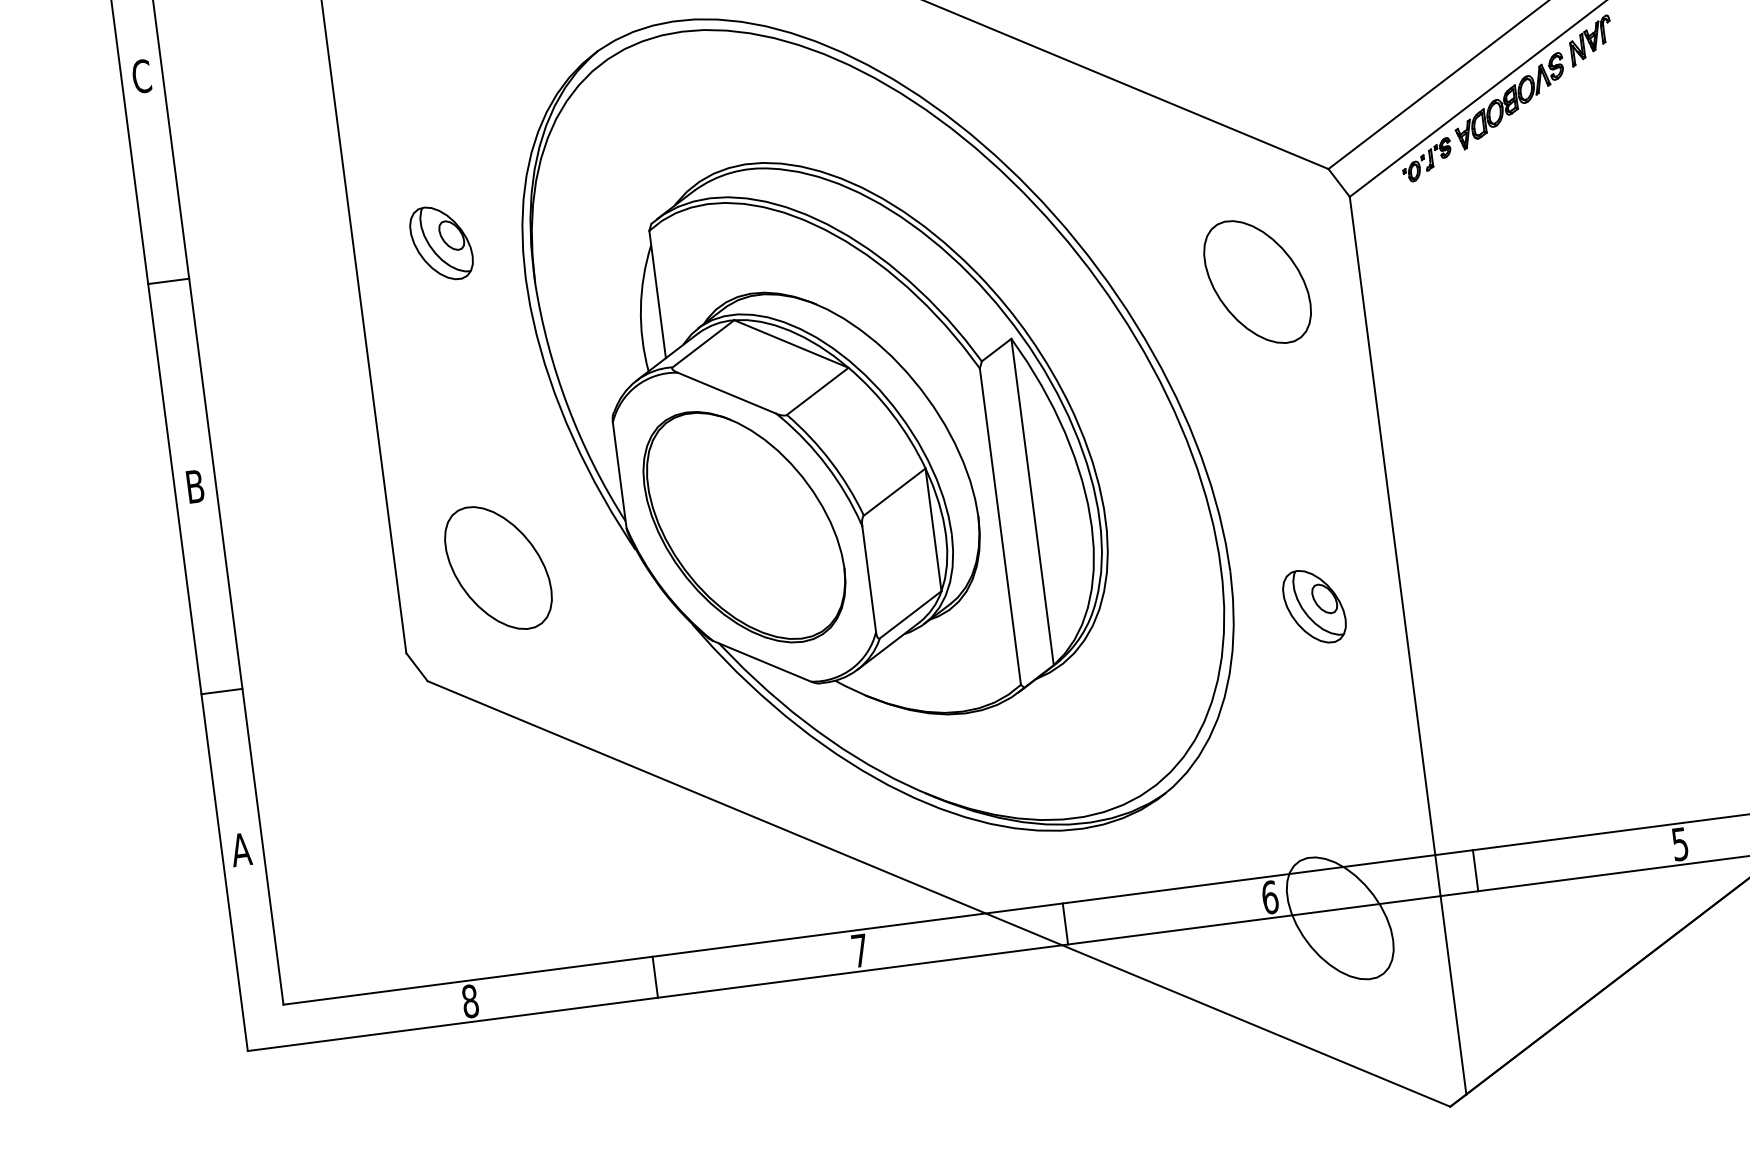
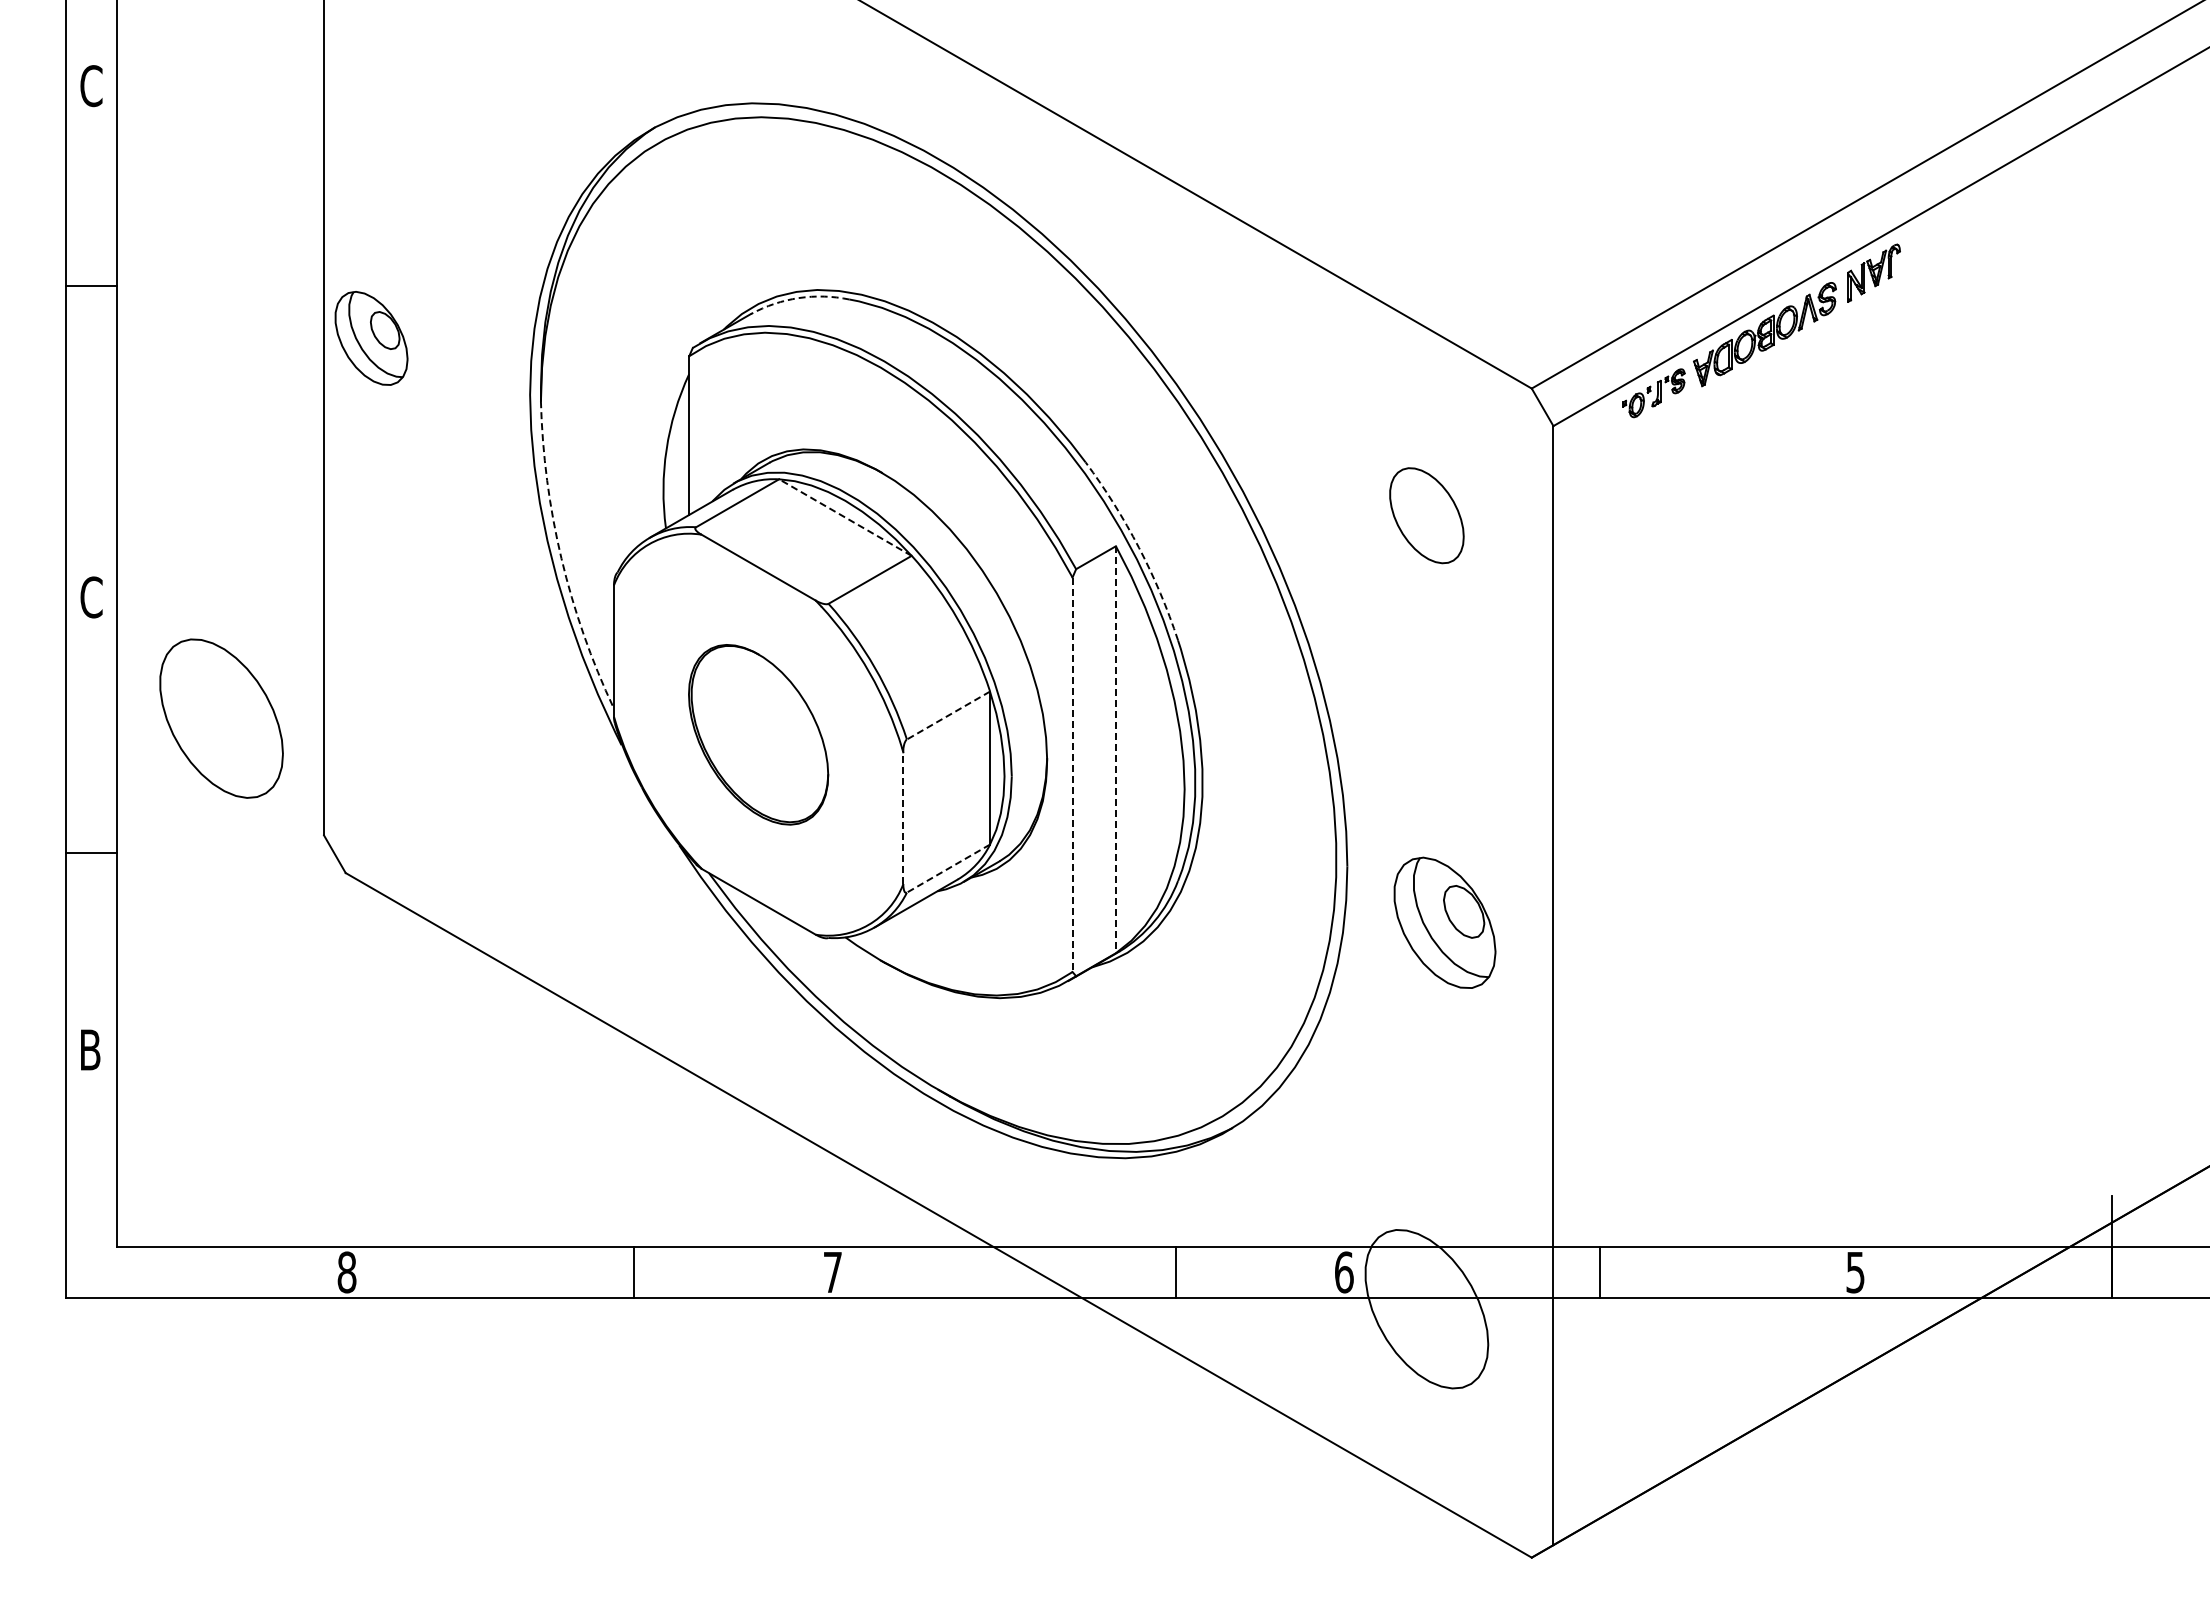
arc: (730, 173) -> (798, 298), solid -> dashed
part: (441, 243) -> (371, 338), moved
line: (168, 281) -> (91, 285), moved
part: (1257, 281) -> (1426, 515), size x0.6
arc: (1030, 337) -> (1139, 547), solid -> dashed
line: (791, 343) -> (845, 517), solid -> dashed
arc: (567, 406) -> (561, 558), solid -> dashed
text: (195, 486) -> (91, 597), B -> C
line: (894, 492) -> (948, 715), solid -> dashed
line: (1032, 502) -> (1115, 750), solid -> dashed
part: (744, 527) -> (758, 734), size x0.6
line: (1000, 527) -> (1072, 775), solid -> dashed
part: (498, 567) -> (221, 718), moved
line: (869, 579) -> (903, 818), solid -> dashed
part: (1314, 606) -> (1444, 922), size x1.4
line: (910, 614) -> (948, 868), solid -> dashed
text: (240, 849) -> (89, 1049), A -> B
line: (1065, 923) -> (1176, 1271), moved
line: (655, 976) -> (633, 1271), moved

